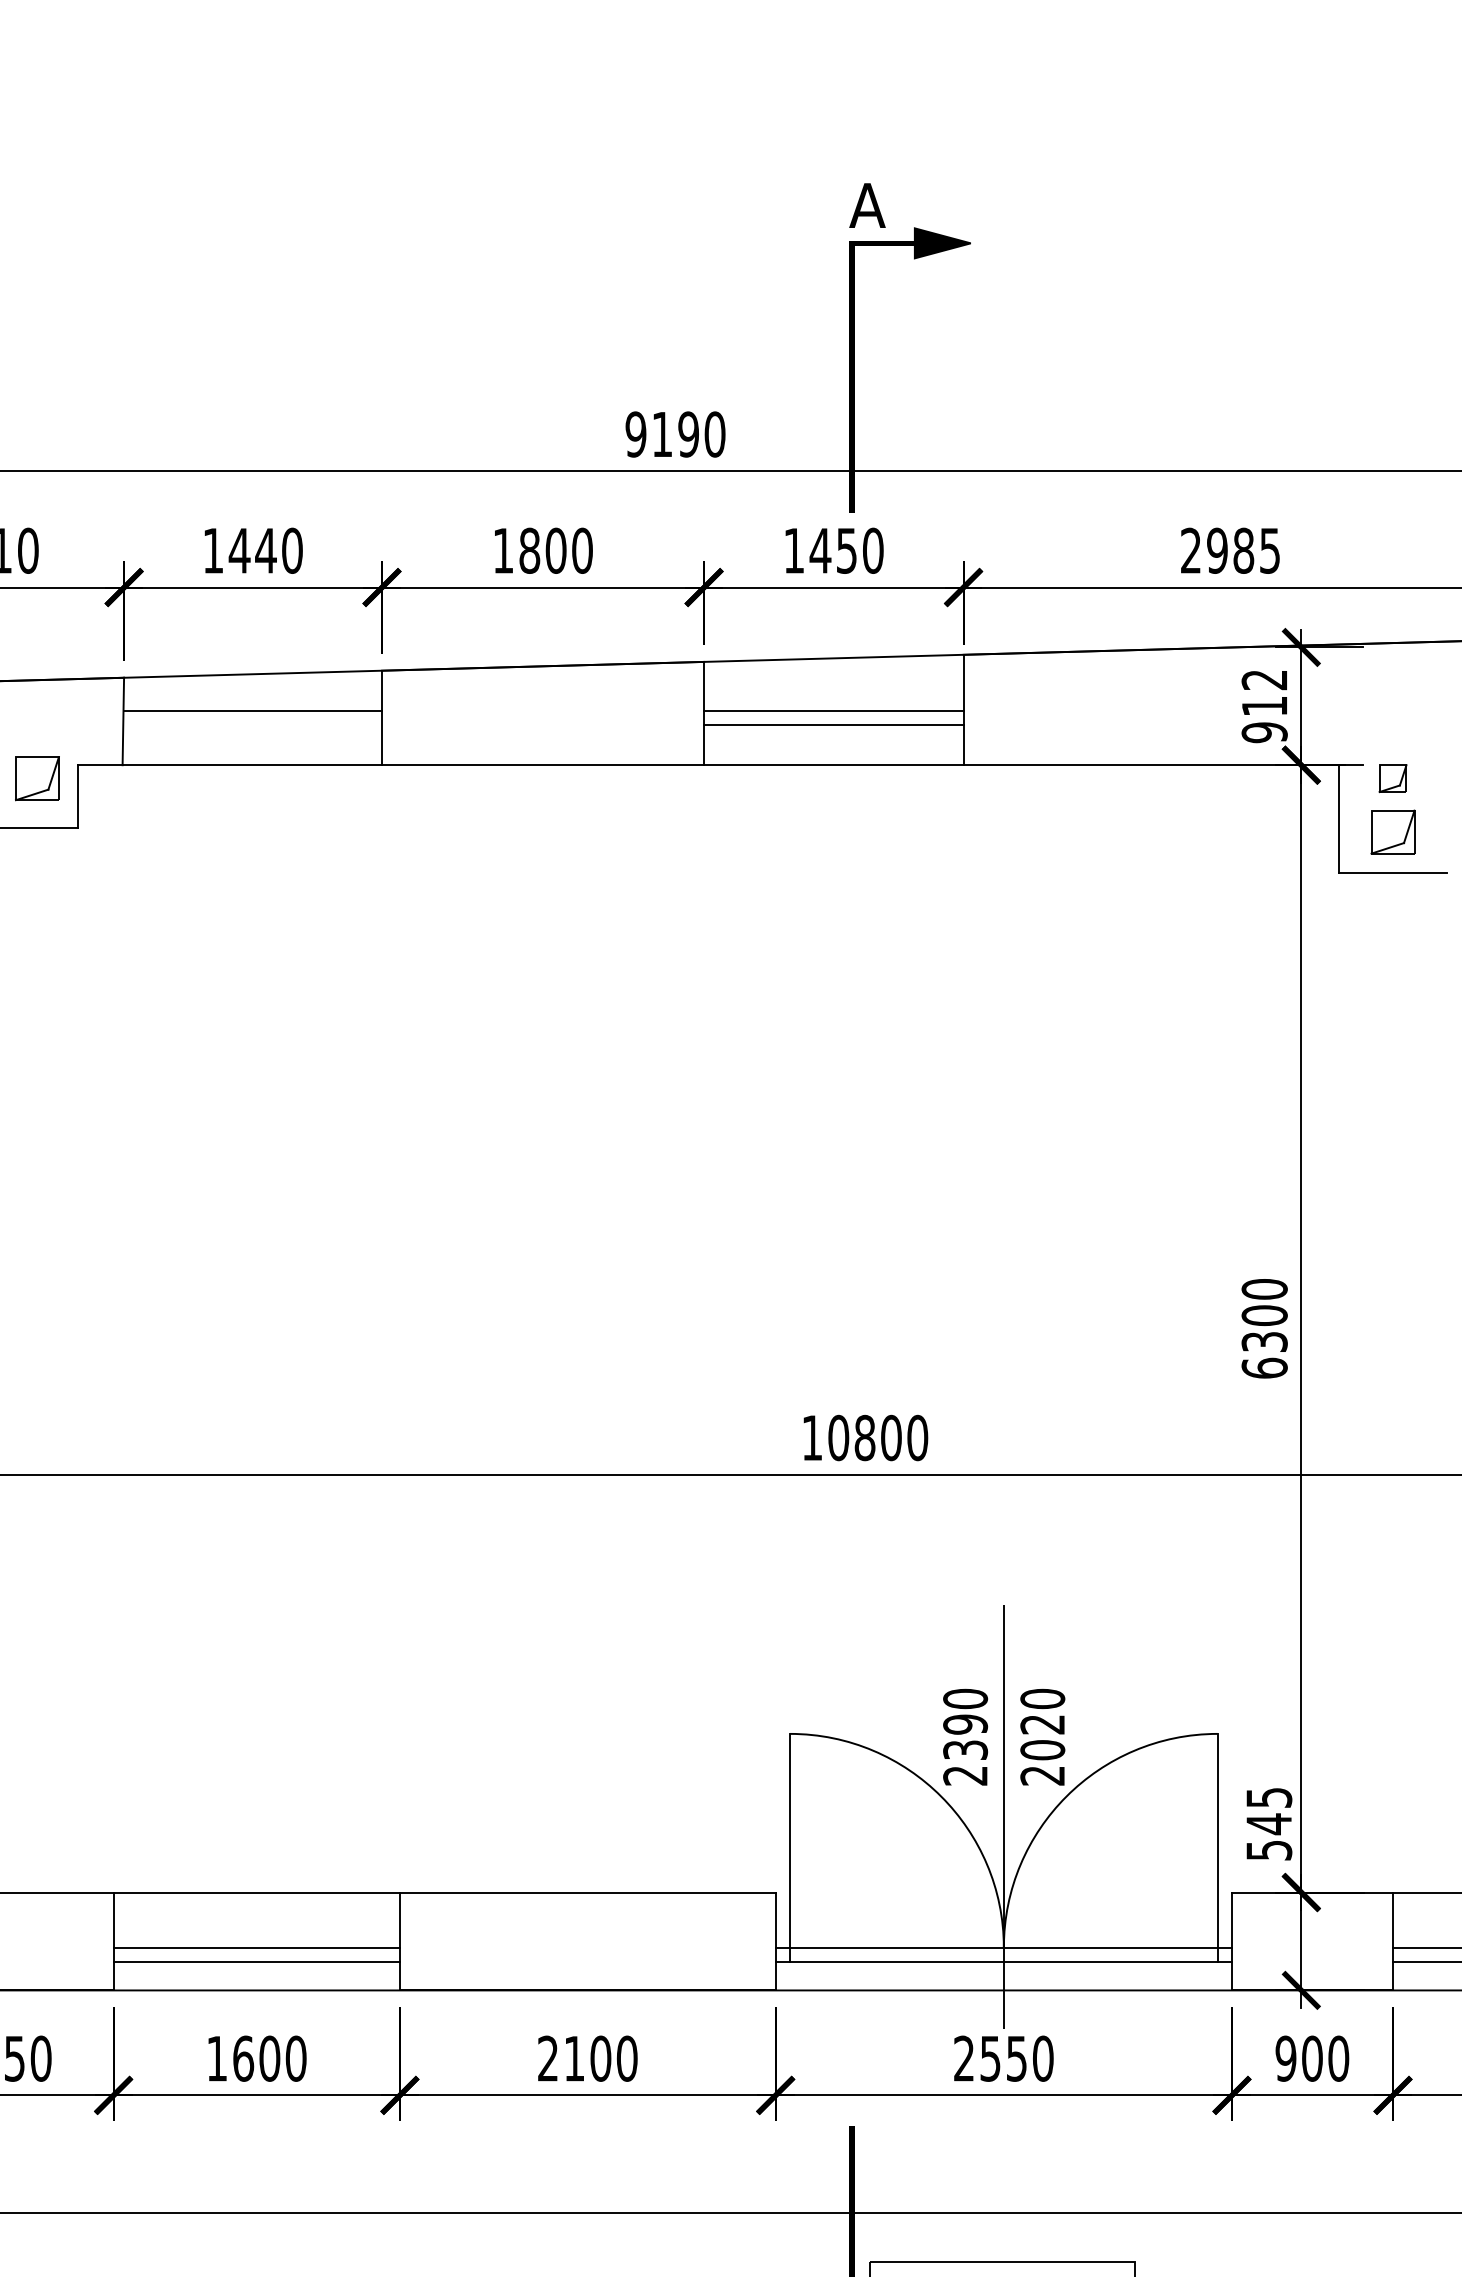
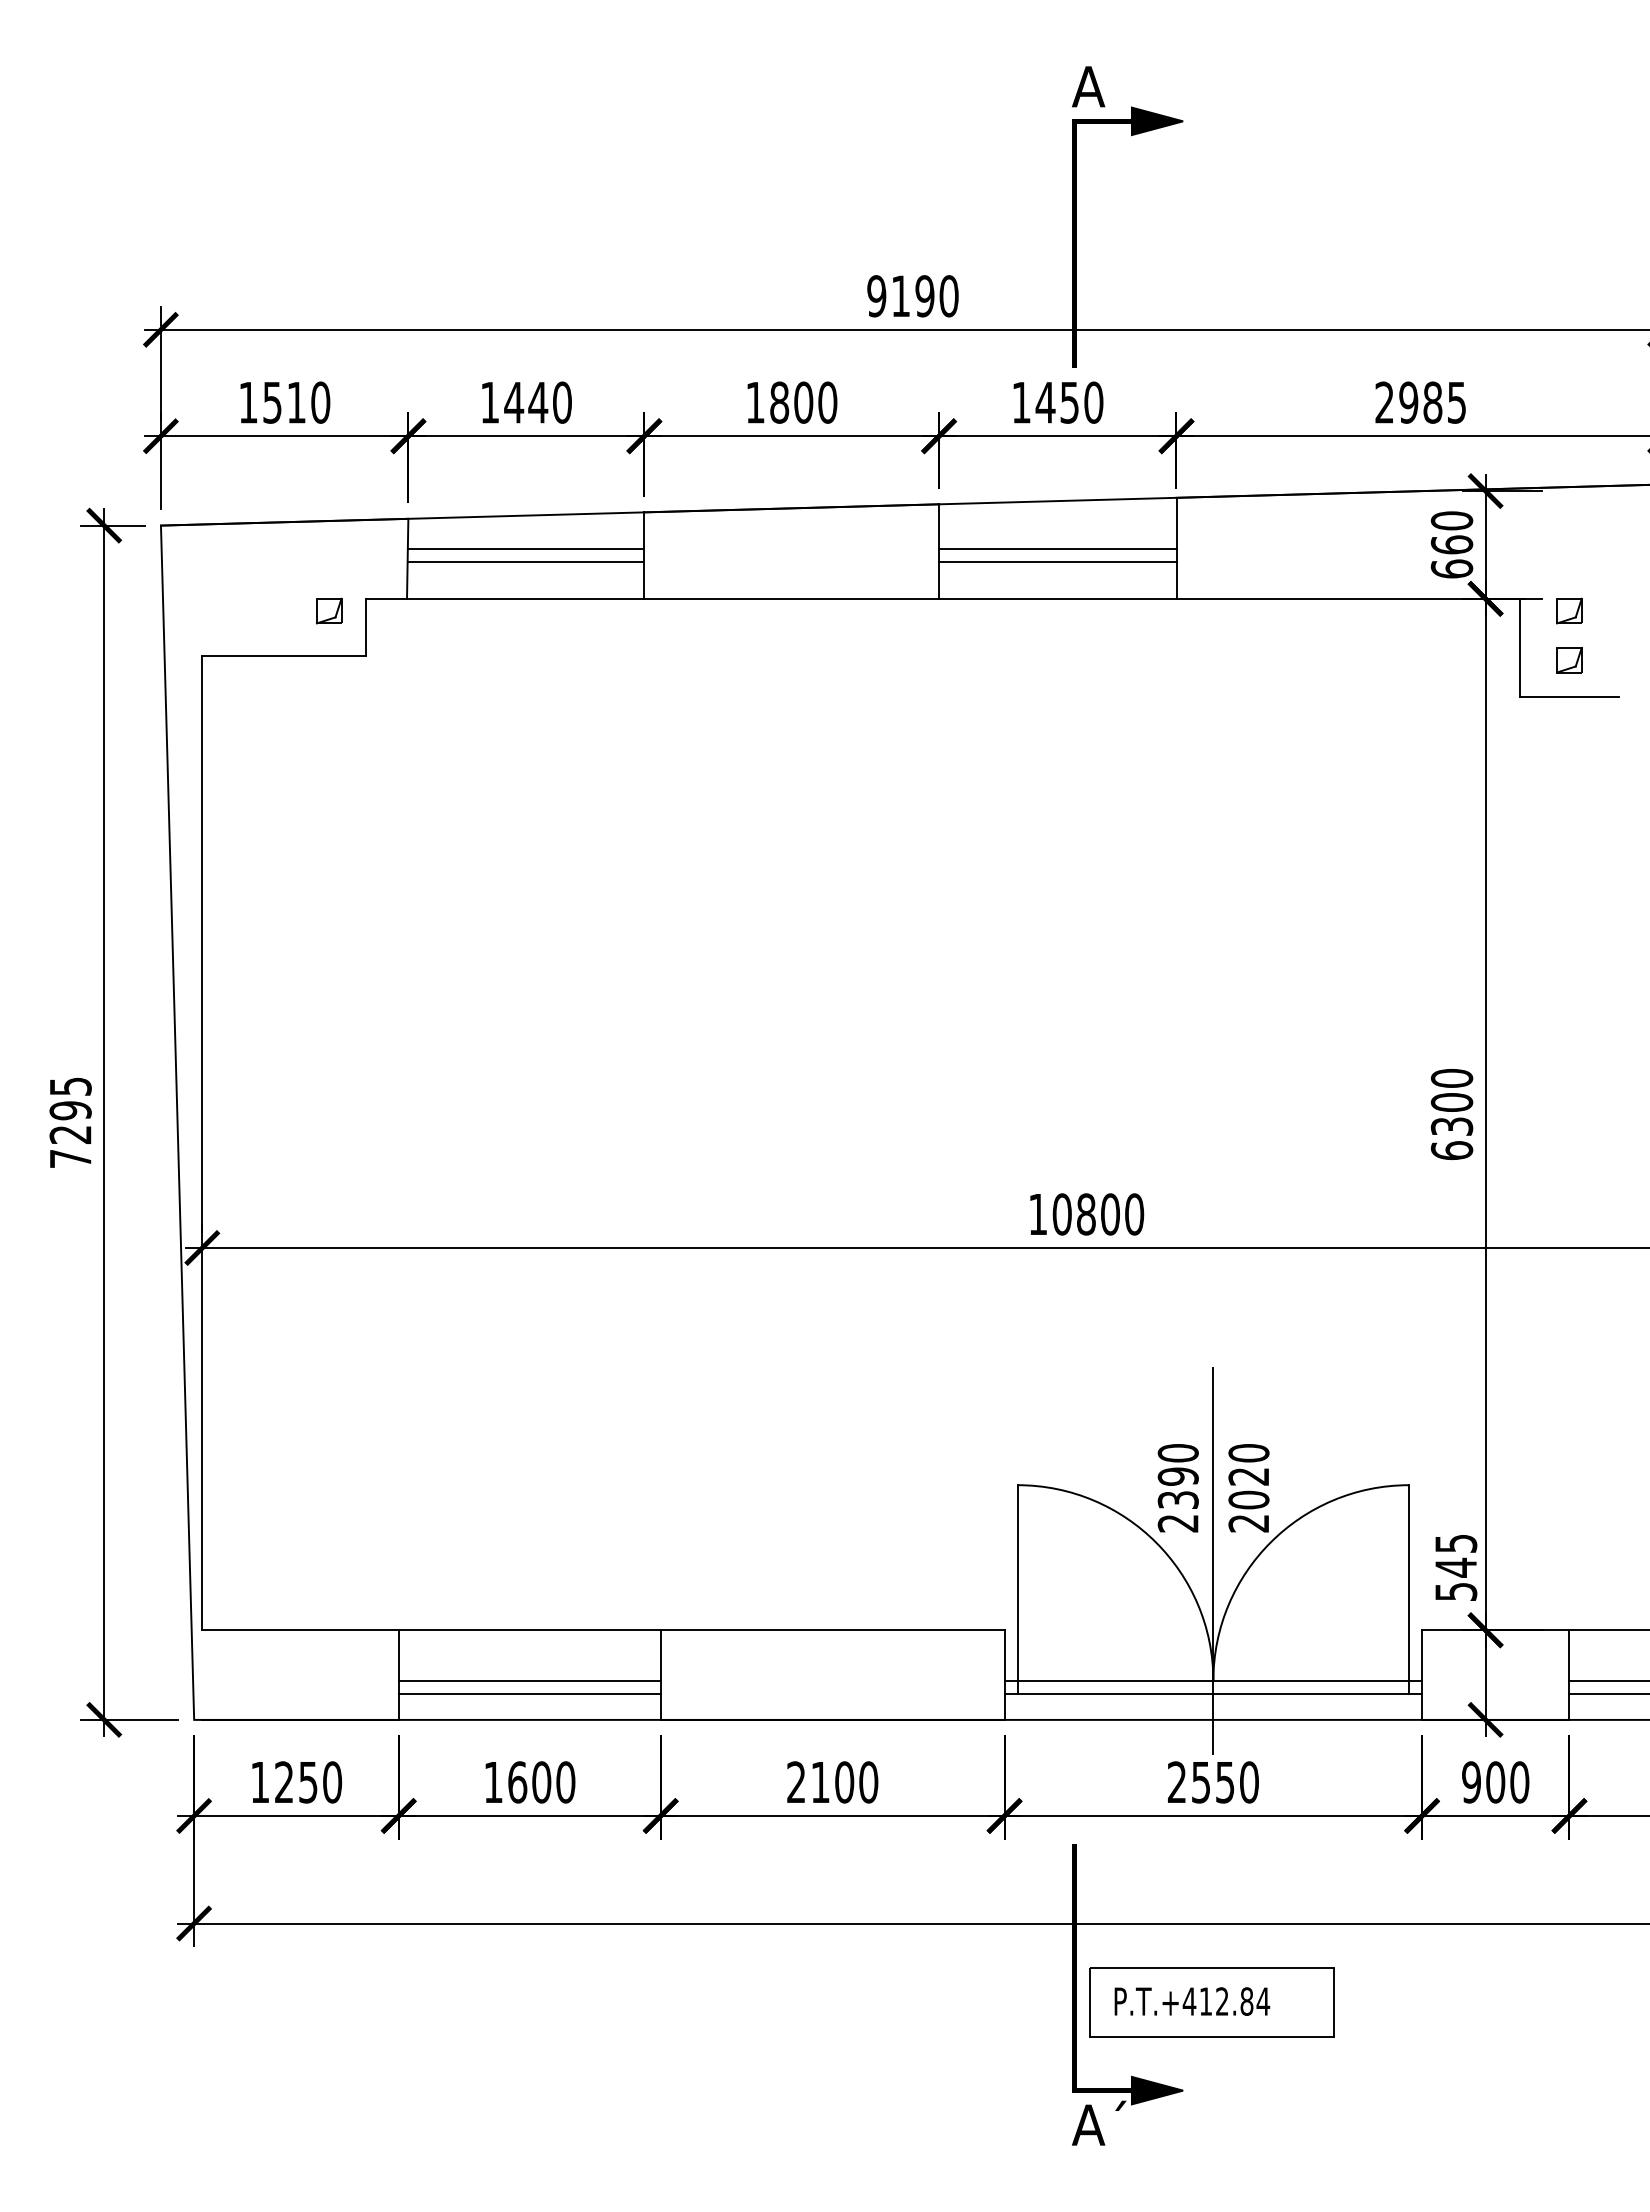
text: (1264, 705) -> (1451, 544), 912 -> 660
line: (252, 725) -> (525, 562), added
part: (37, 777) -> (329, 610), size x0.62
part: (1393, 832) -> (1569, 660), size x0.62

